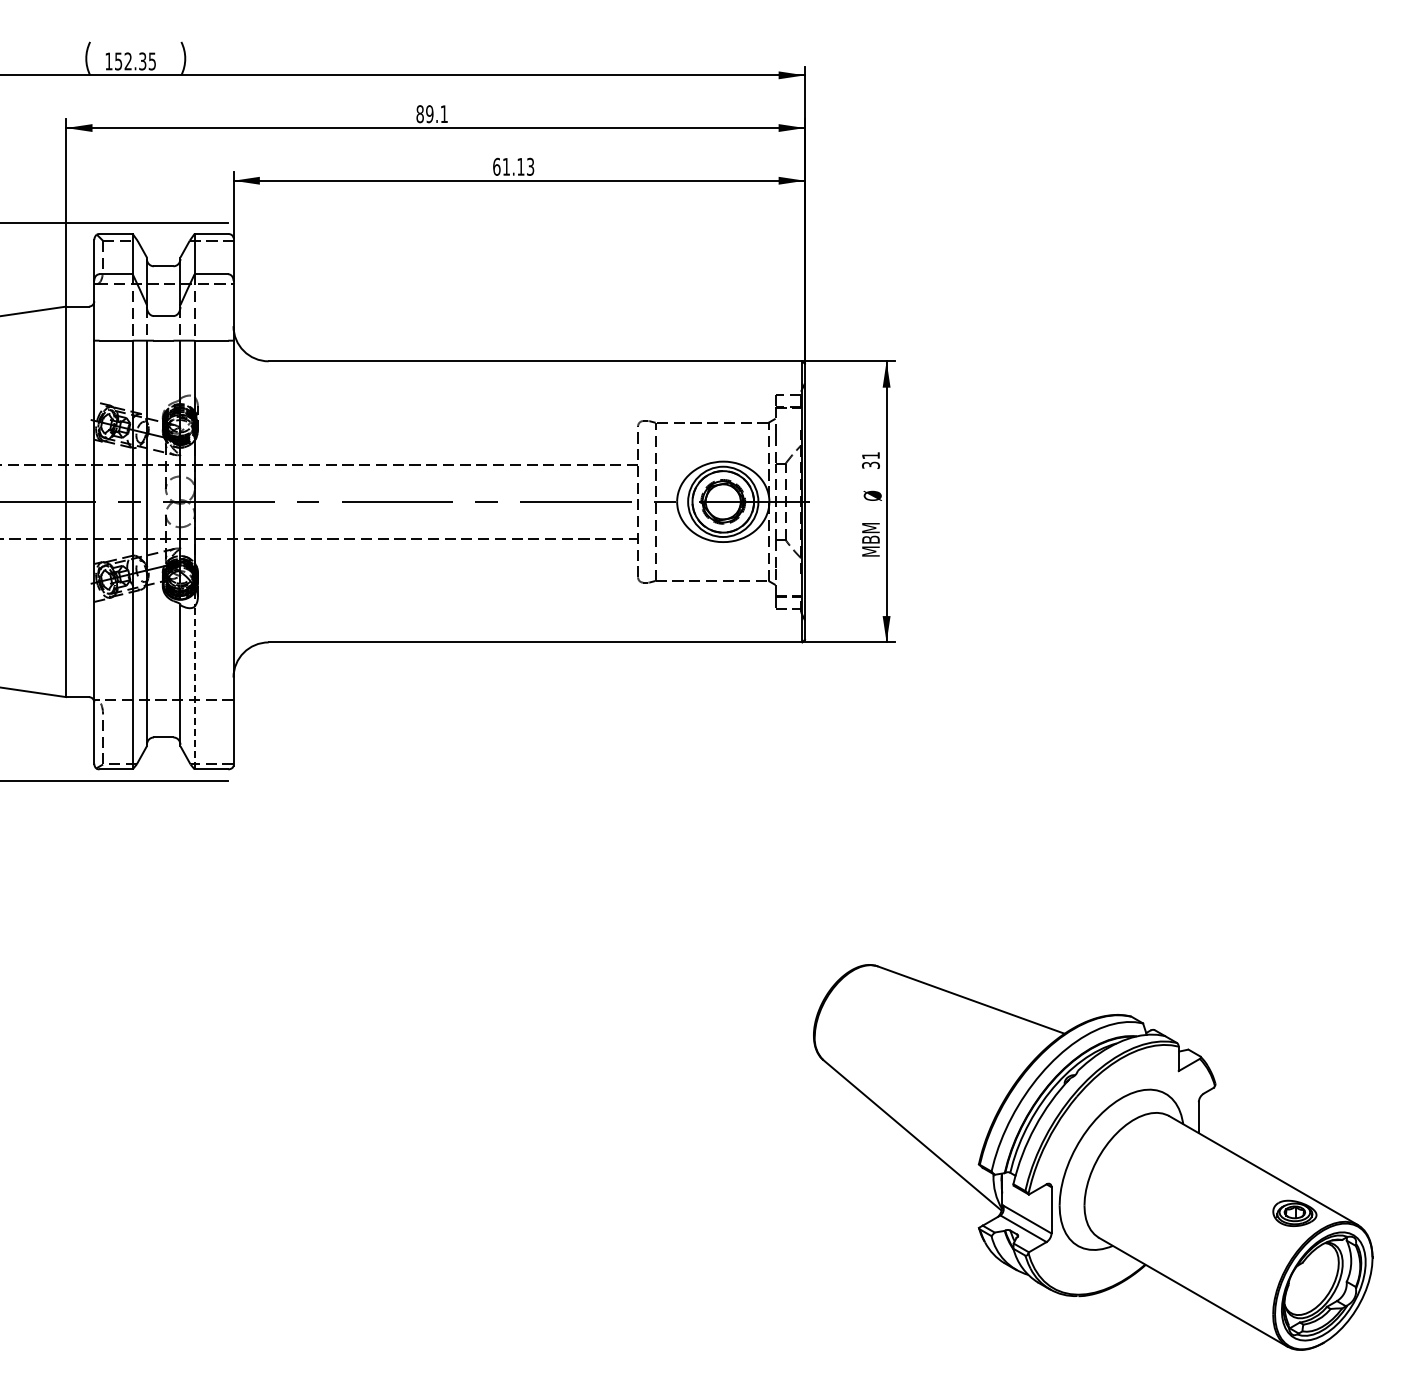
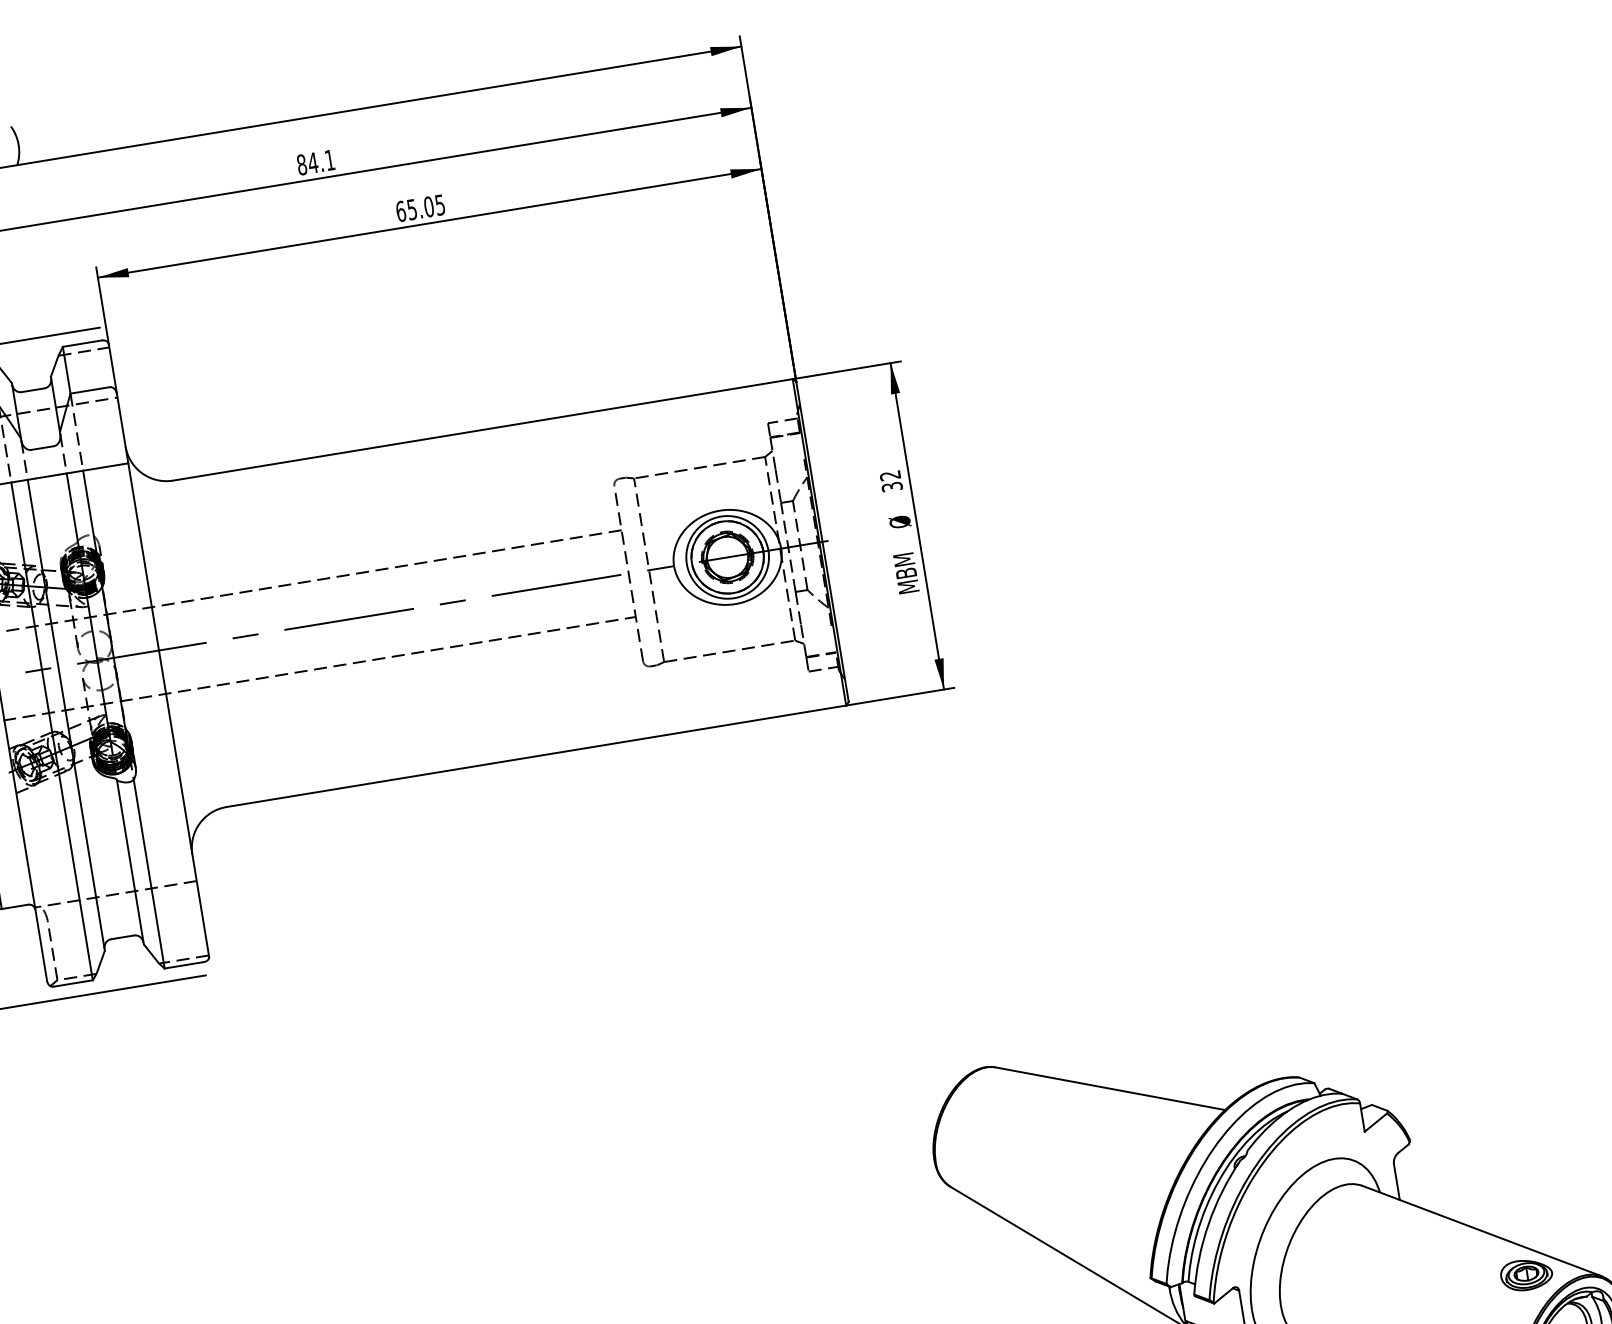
text: (429, 114) -> (312, 163), 89.1 -> 84.1
text: (518, 166) -> (426, 206), 61.13 -> 65.05
text: (870, 455) -> (889, 475), 31 -> 32
line: (194, 687) -> (148, 873), dashed -> solid

